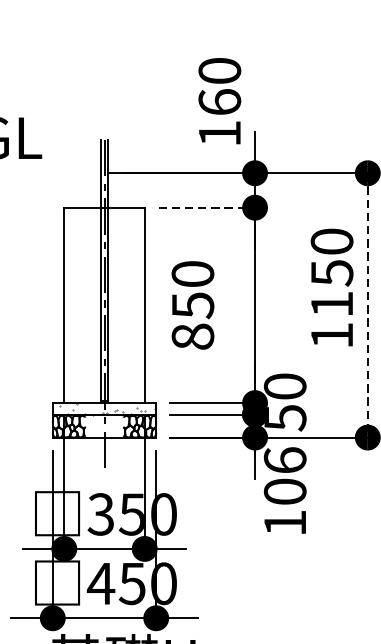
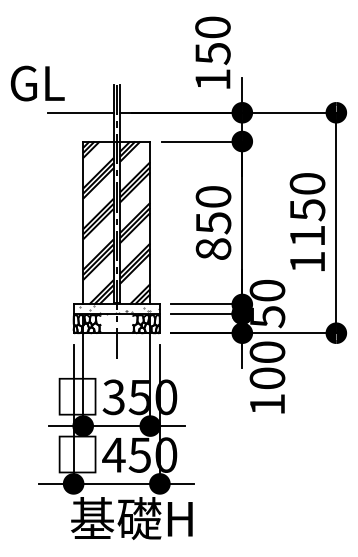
text: (219, 102) -> (212, 53), 160 -> 150
line: (61, 172) -> (80, 112), added
line: (207, 207) -> (202, 141), dashed -> solid
text: (332, 286) -> (307, 221), moved
hatch: (82, 304) -> (98, 222), added
hatch: (125, 304) -> (134, 222), added
text: (192, 304) -> (213, 222), moved
line: (367, 306) -> (336, 223), dashed -> solid
text: (285, 459) -> (267, 351), 106 -> 100

